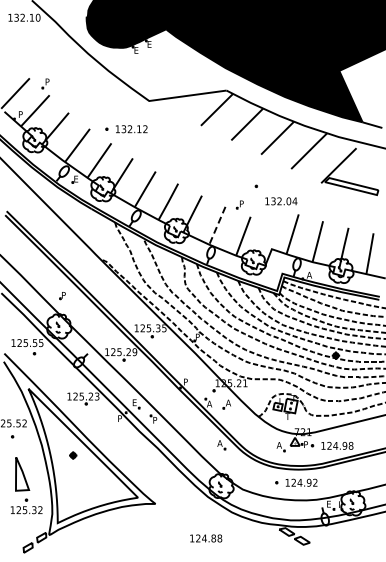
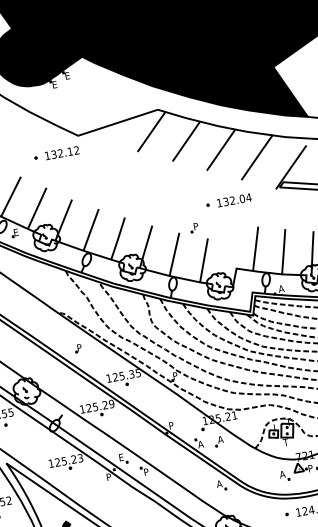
part: (126, 129) -> (56, 154), moved
text: (281, 201) -> (234, 200), moved
line: (217, 225) -> (174, 254), dashed -> solid
part: (62, 296) -> (78, 349), moved

